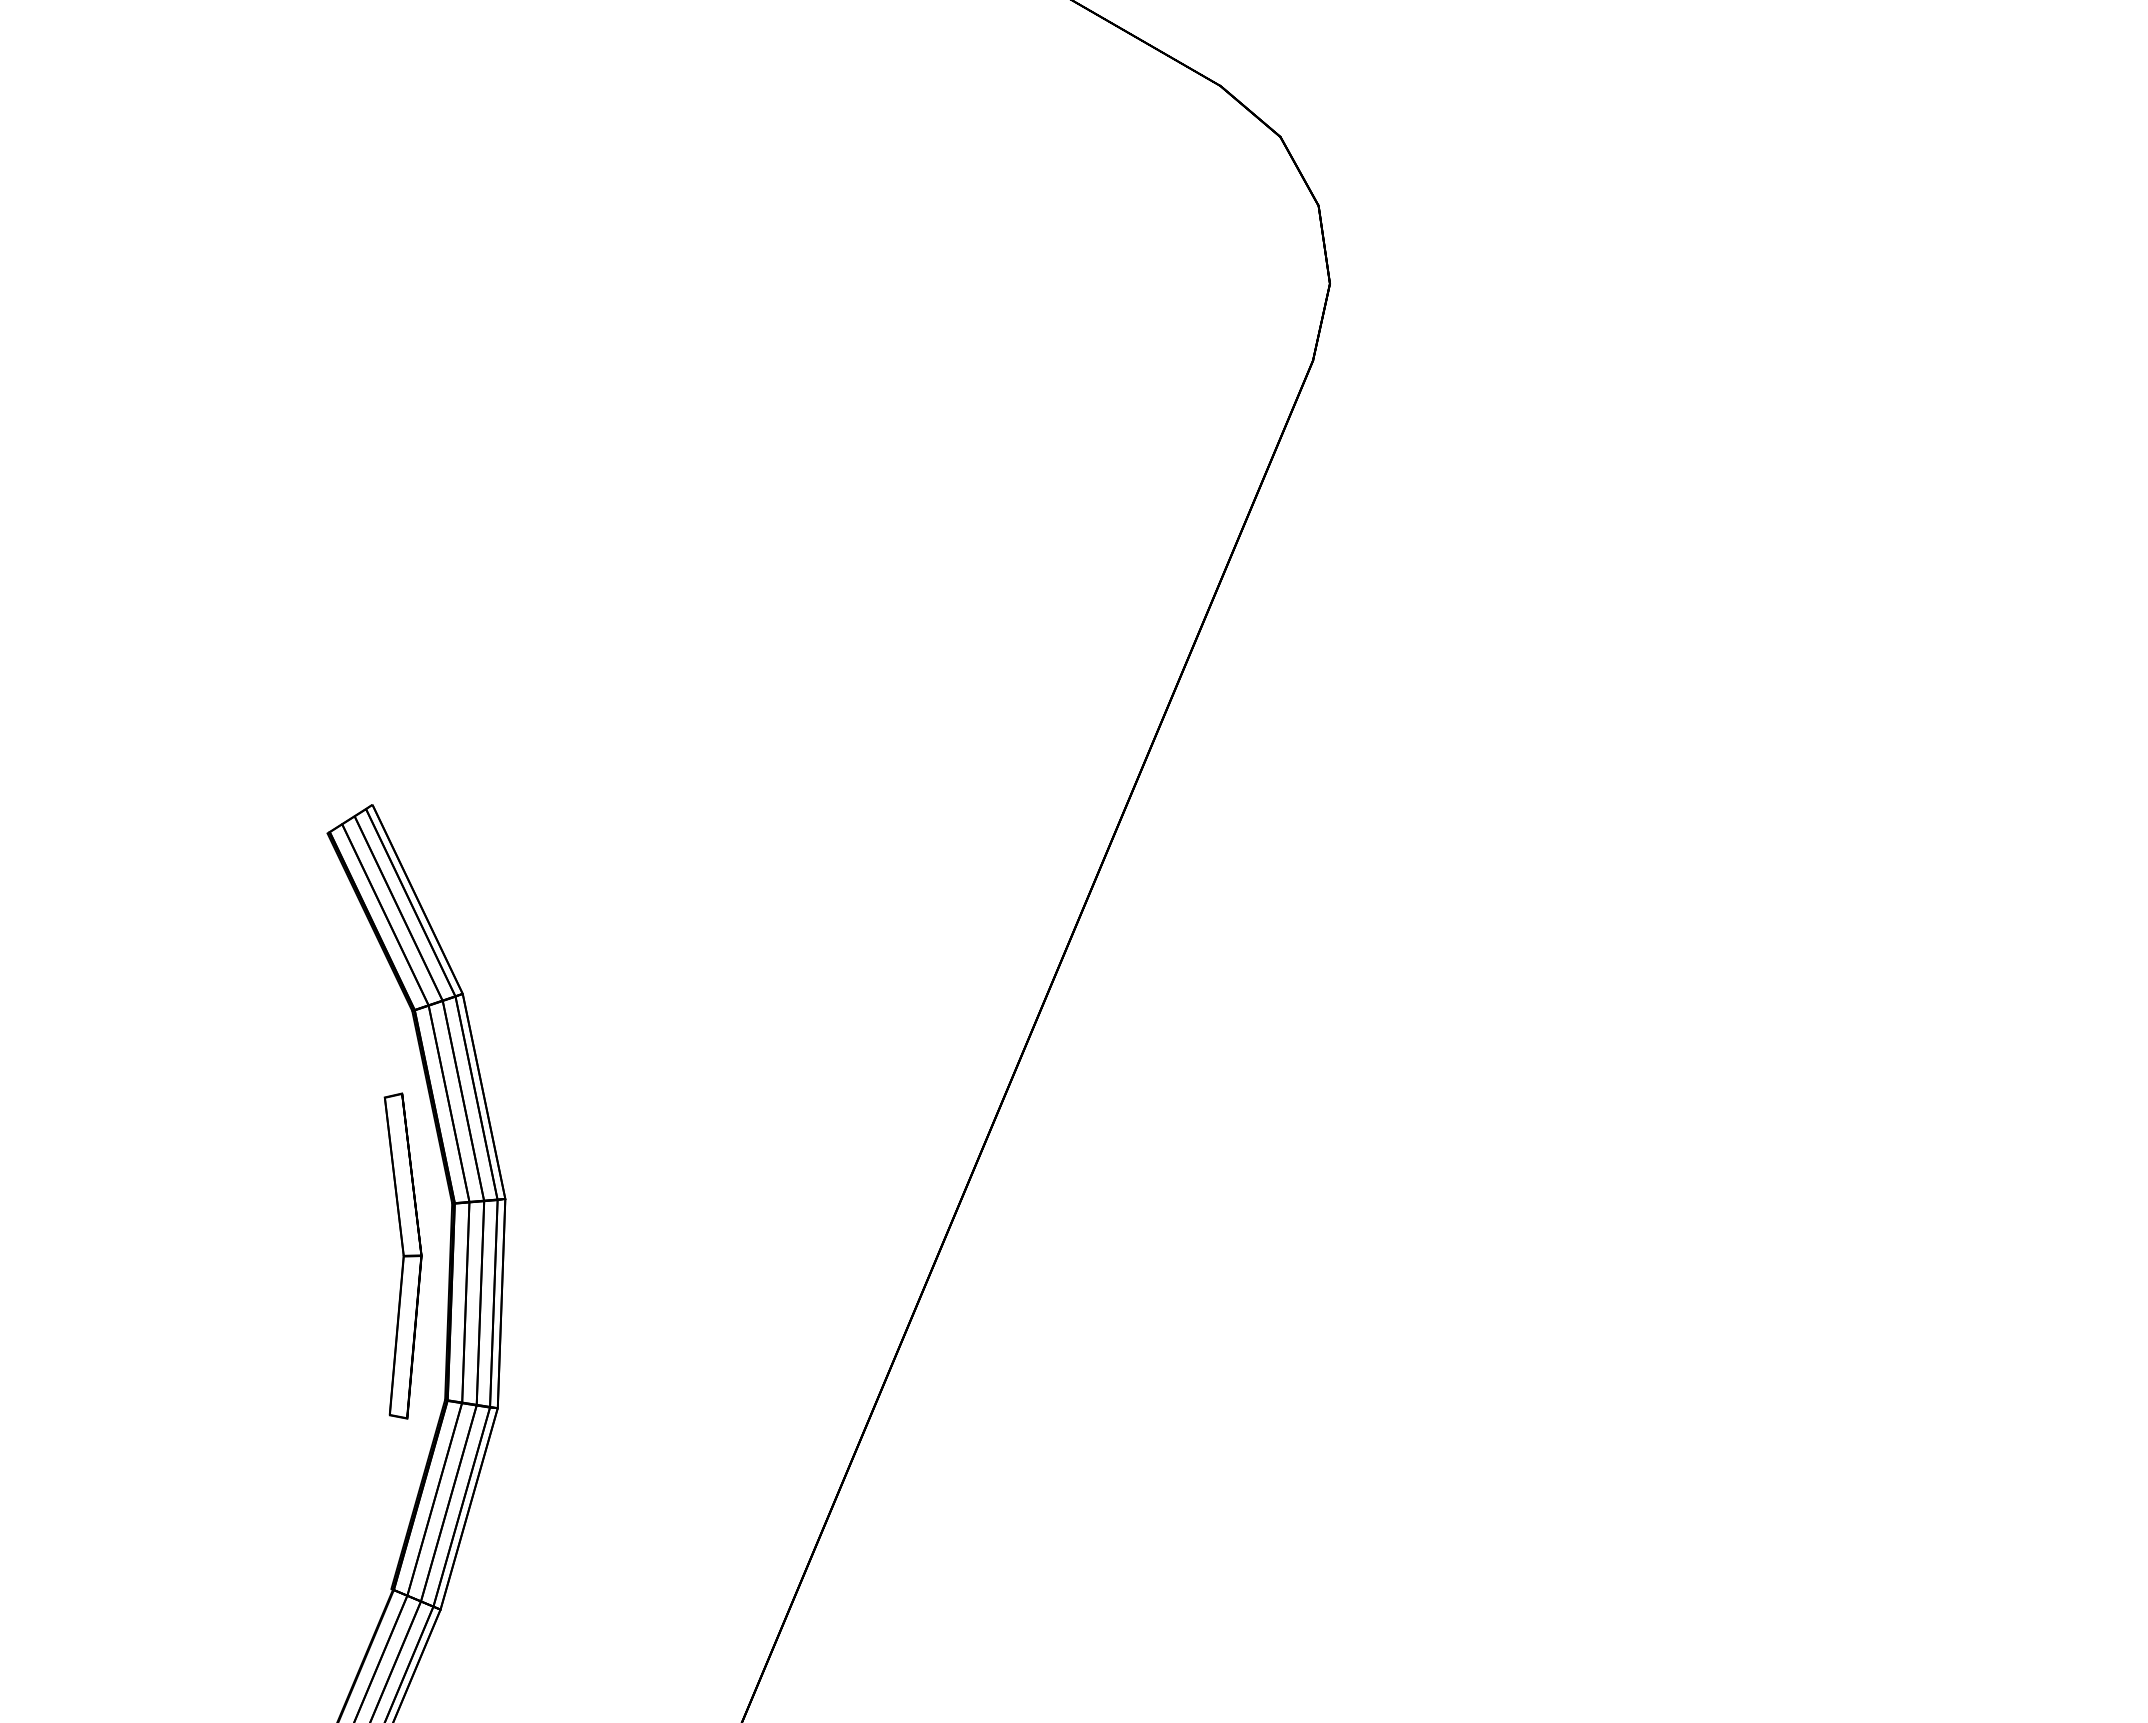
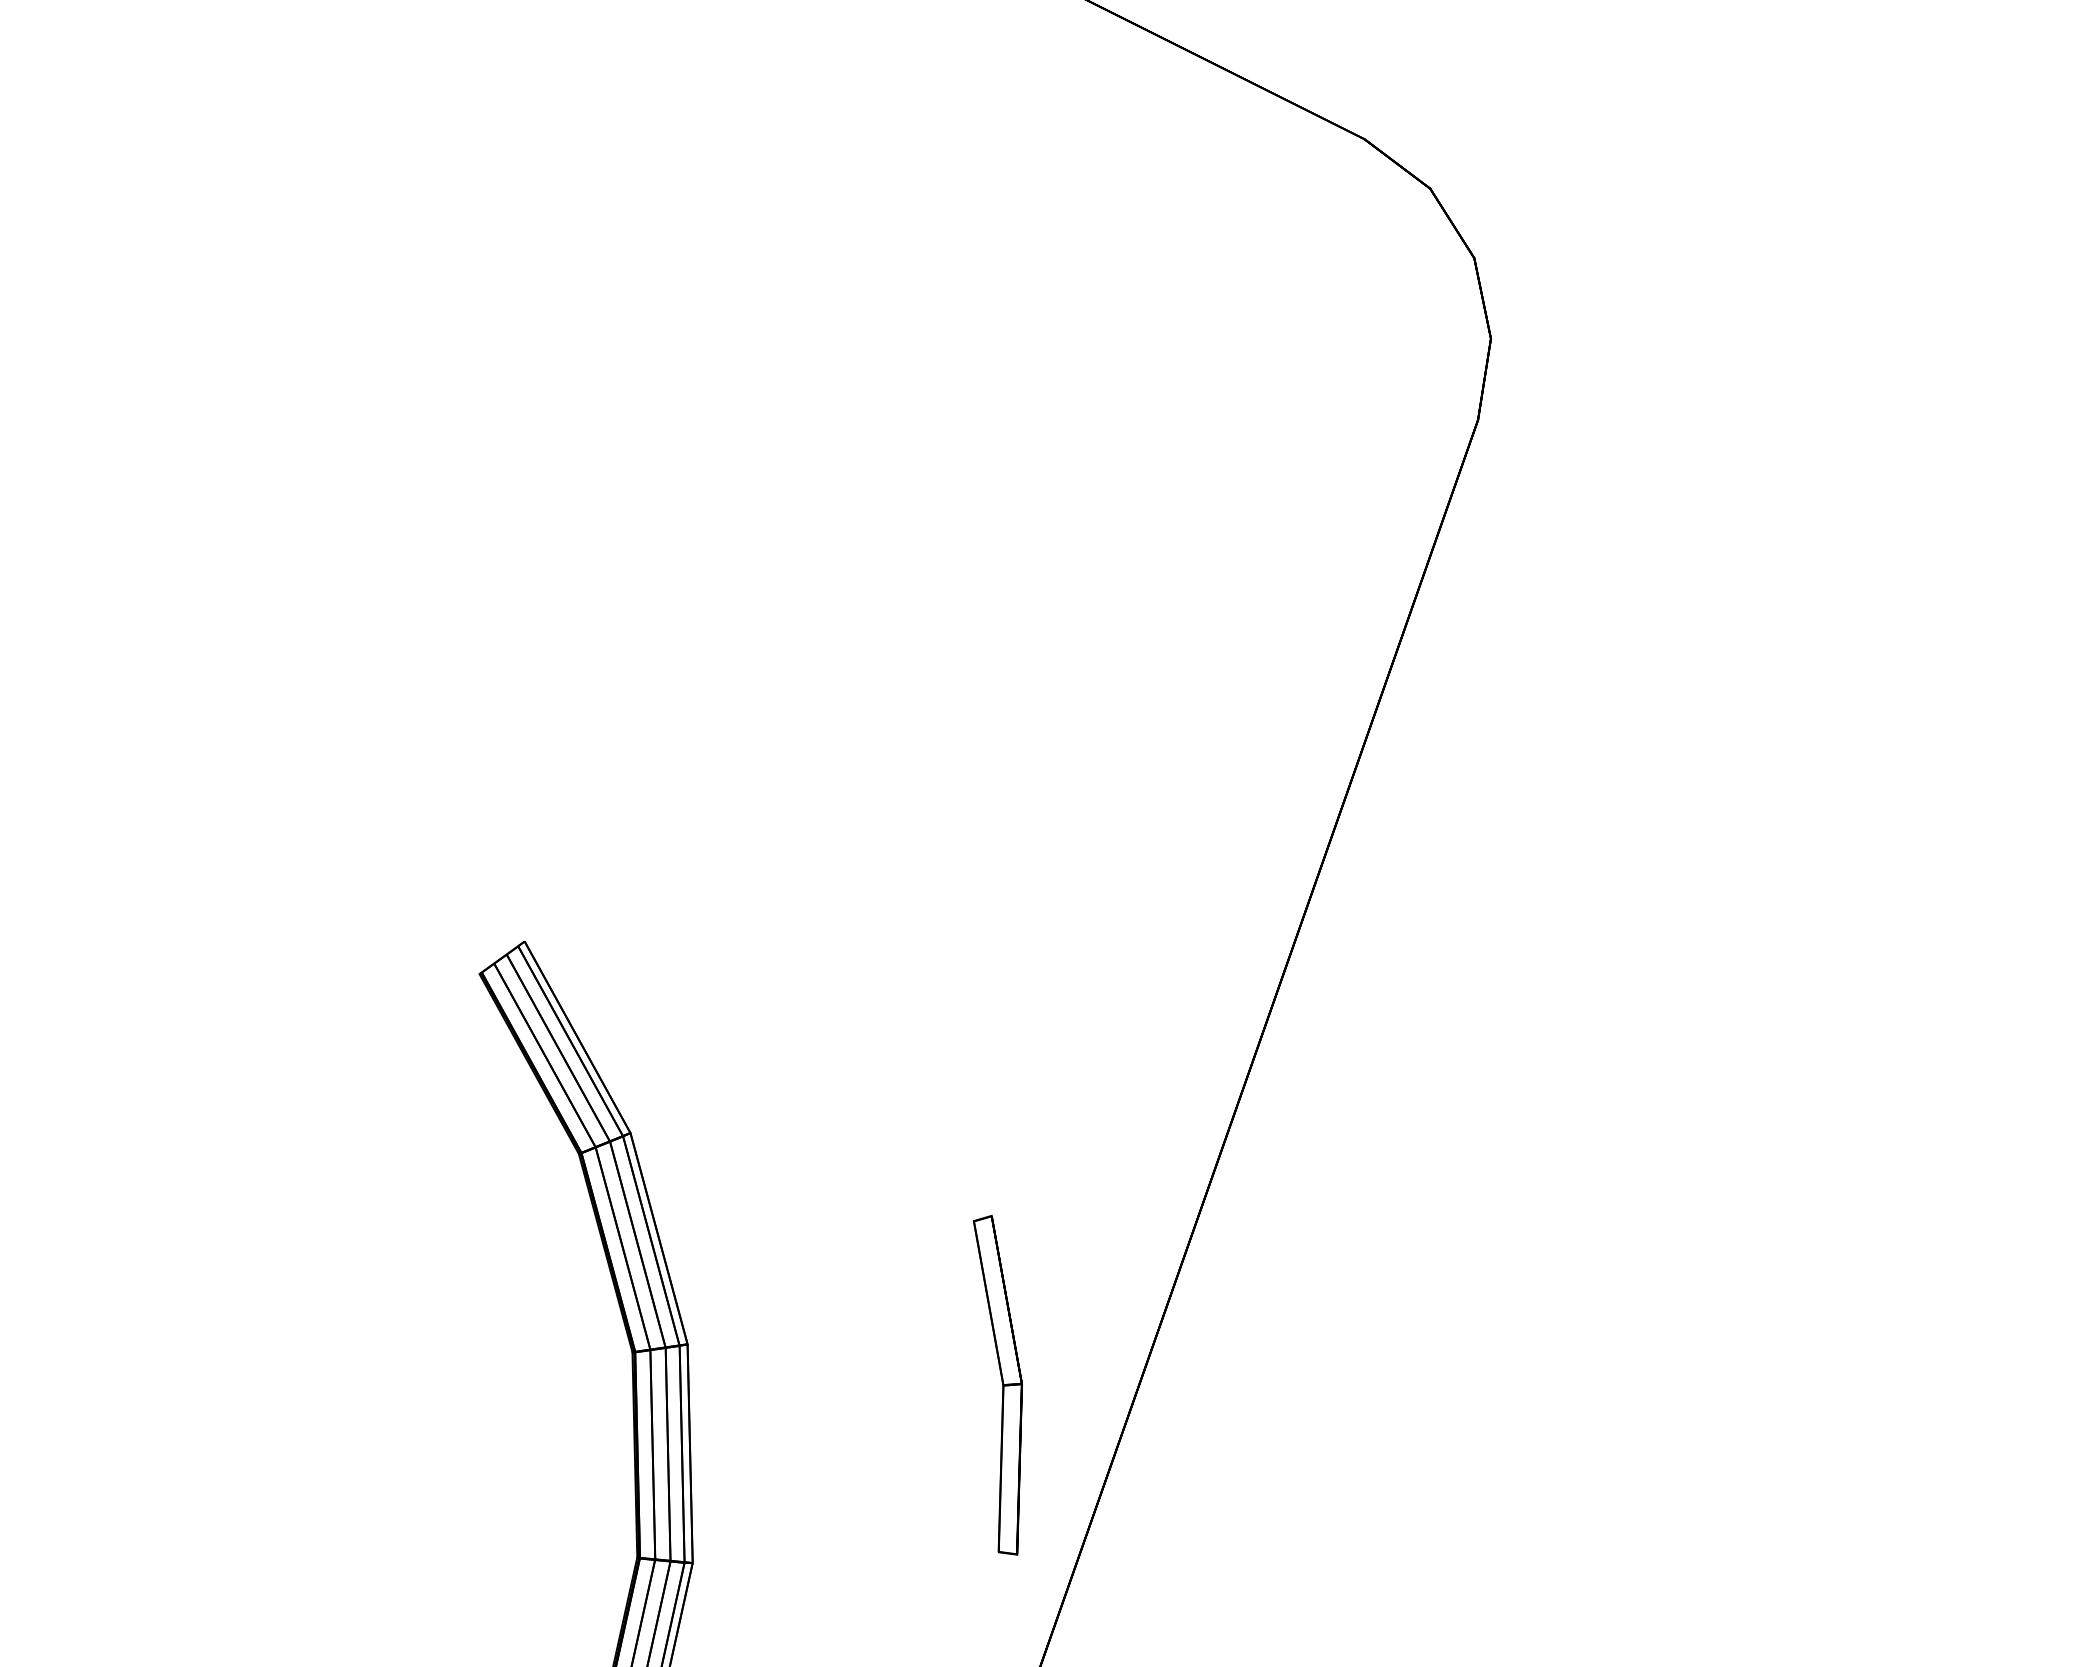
part: (402, 1255) -> (1002, 1384), moved

